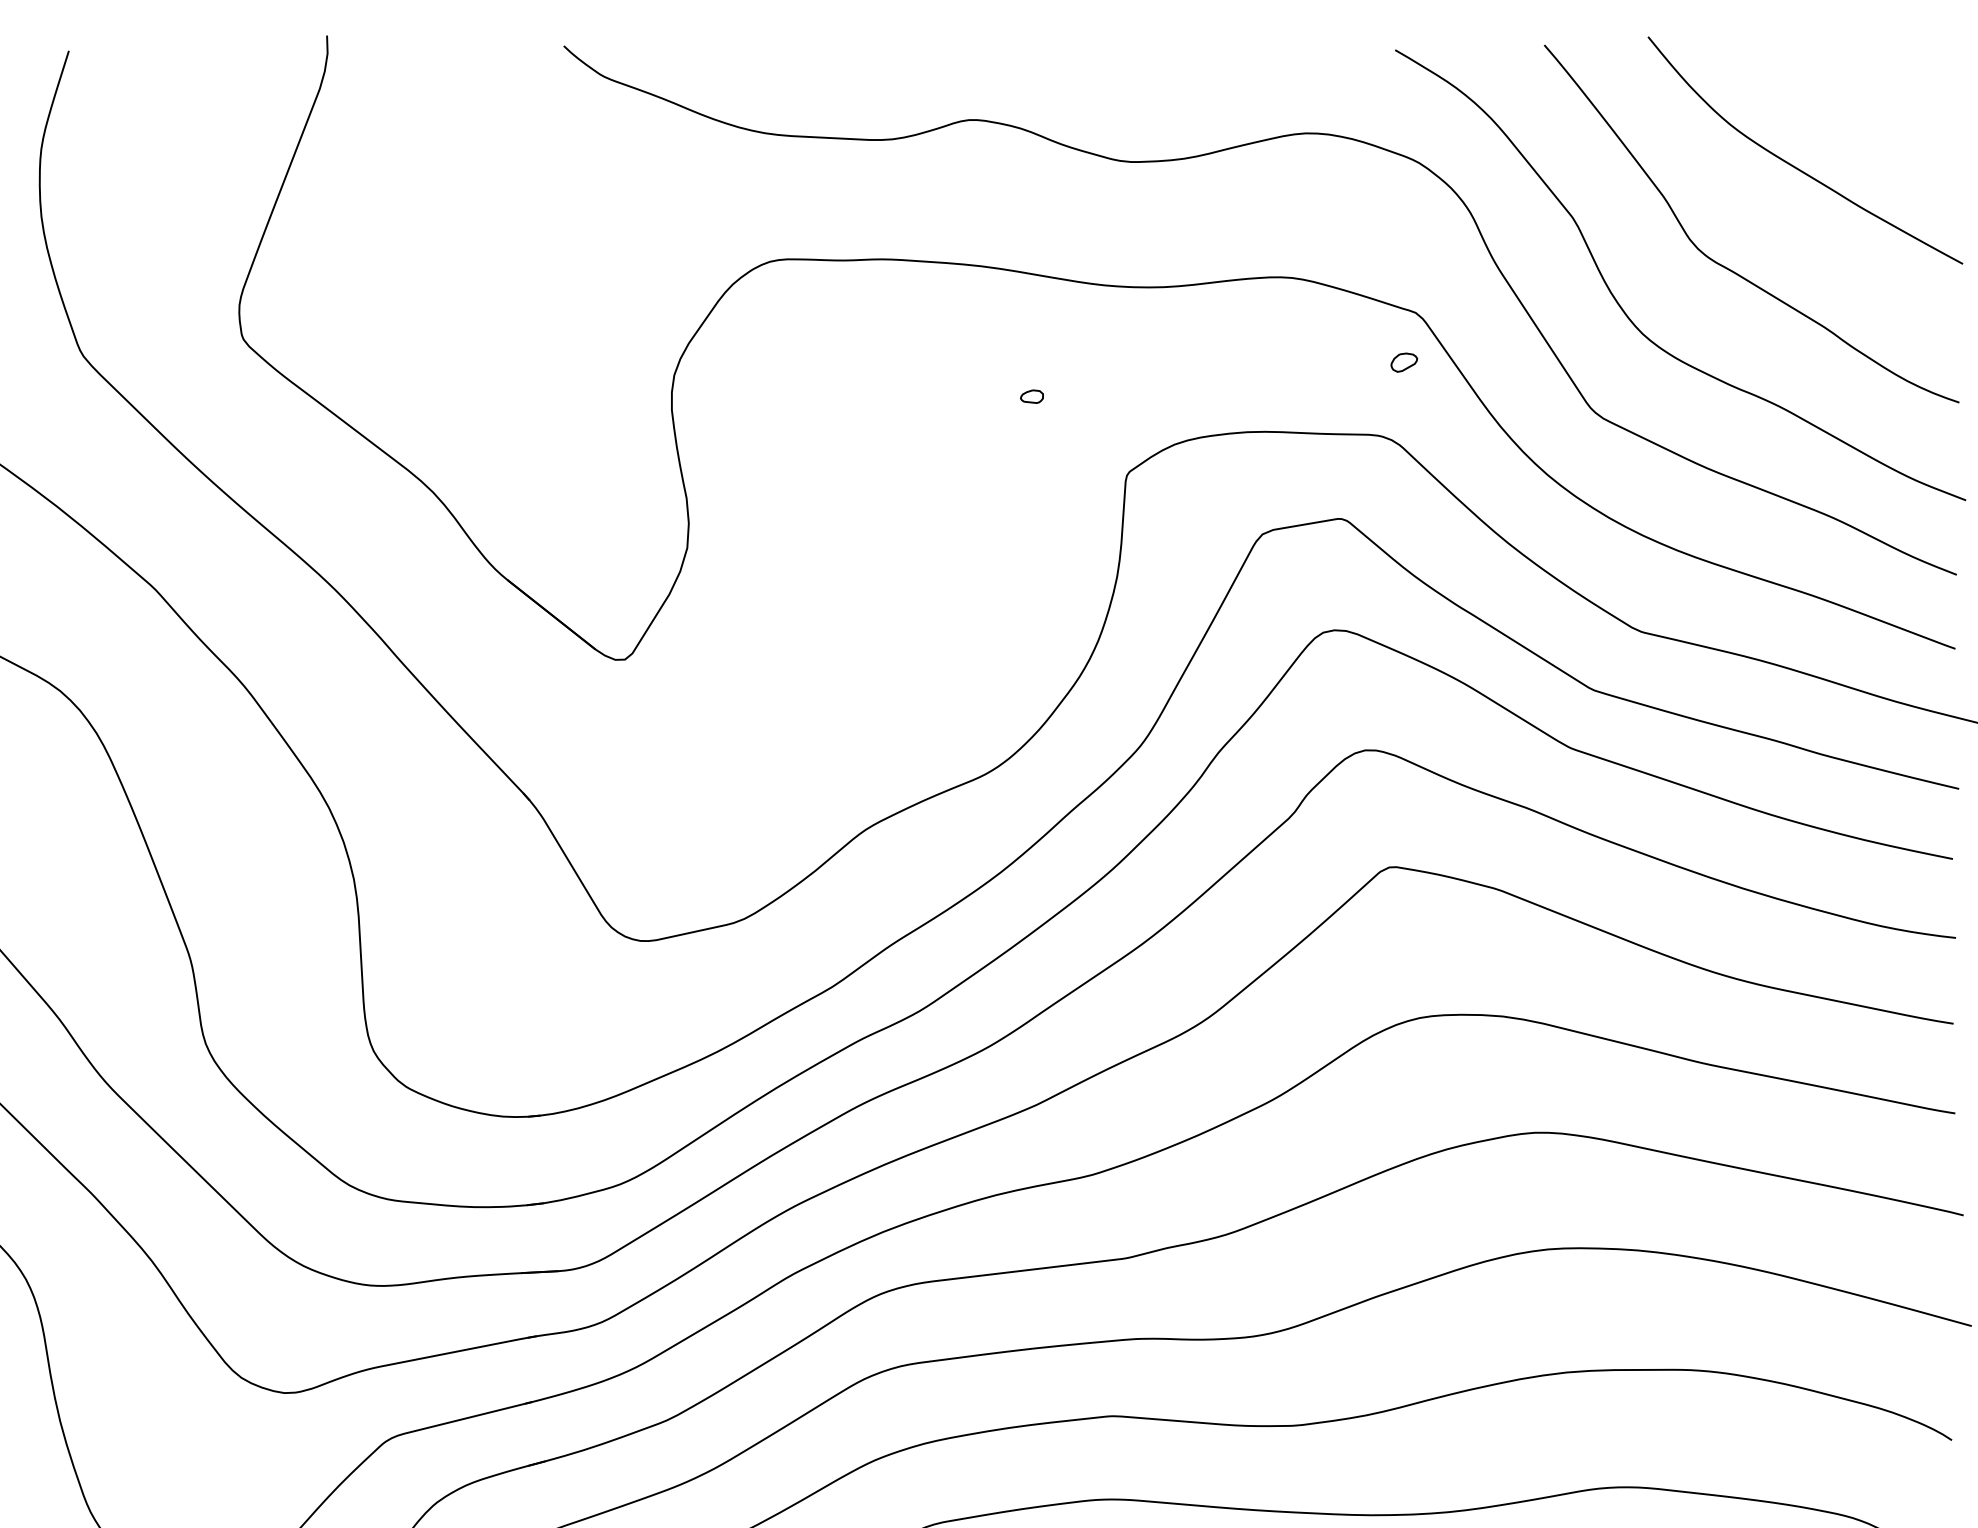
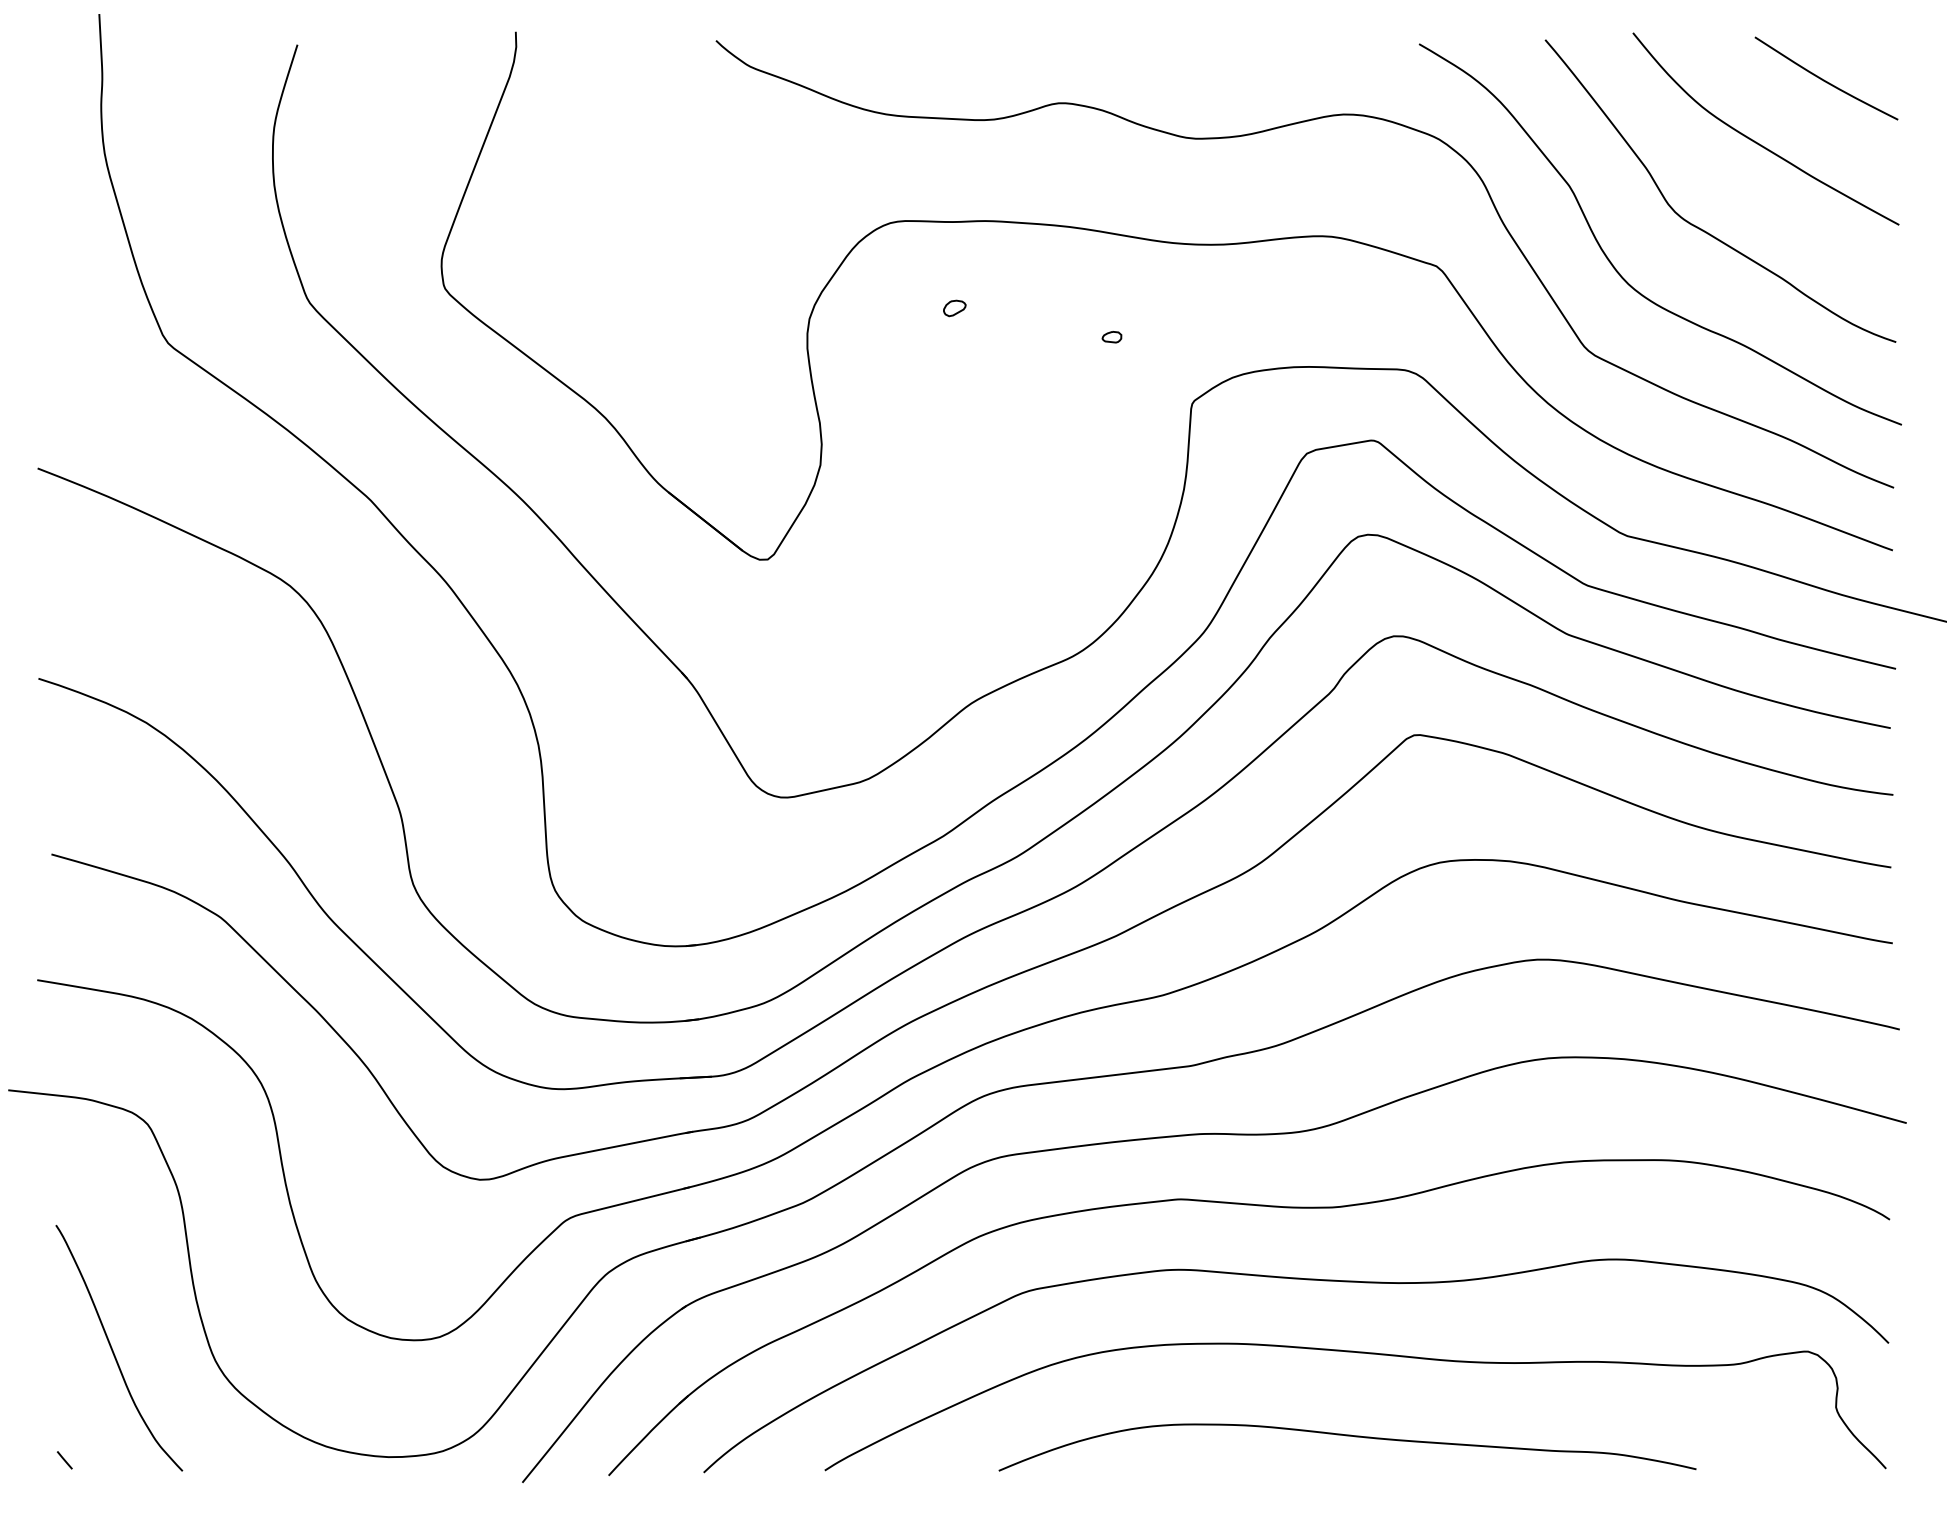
curve: (1874, 91) -> (1824, 79), added
part: (1403, 362) -> (954, 308), moved

